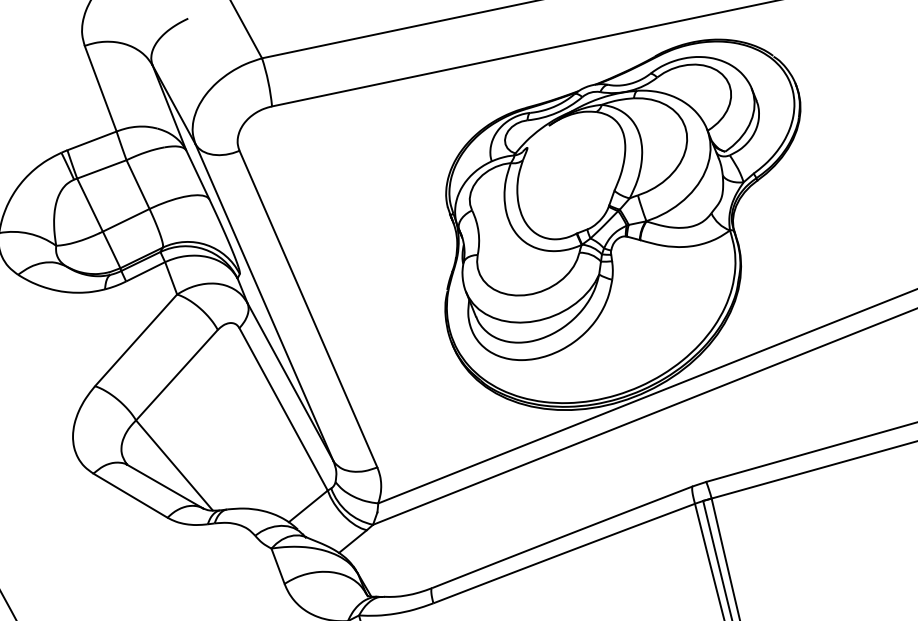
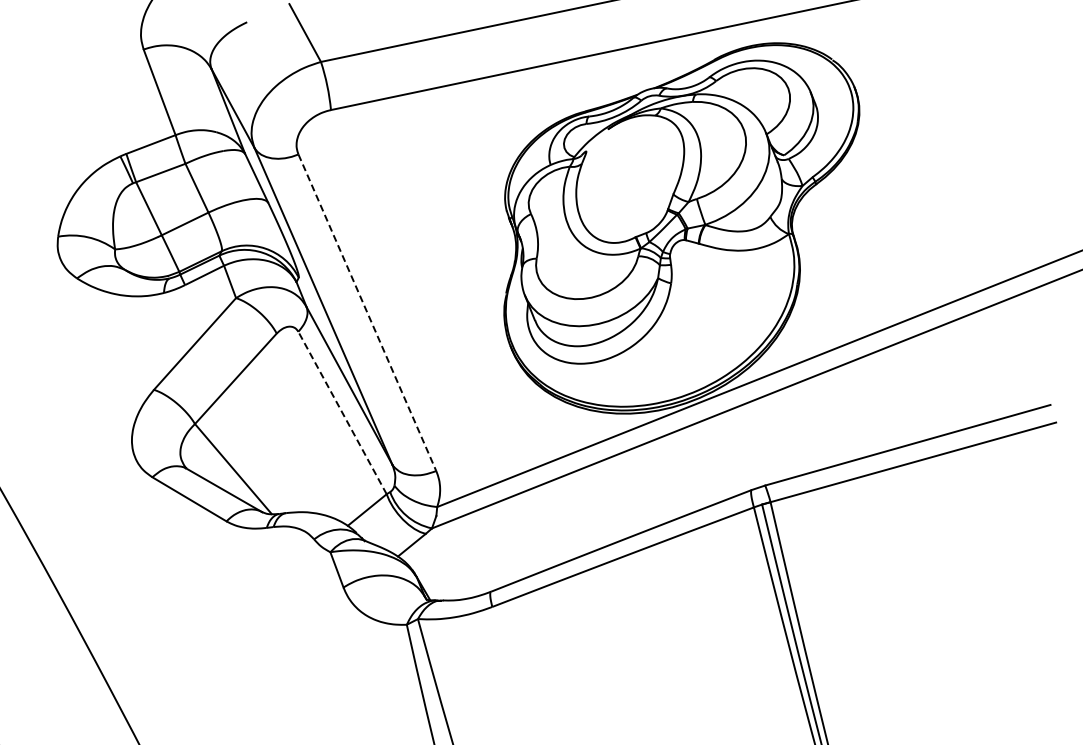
line: (308, 308) -> (367, 312), solid -> dashed
line: (283, 408) -> (342, 412), solid -> dashed

